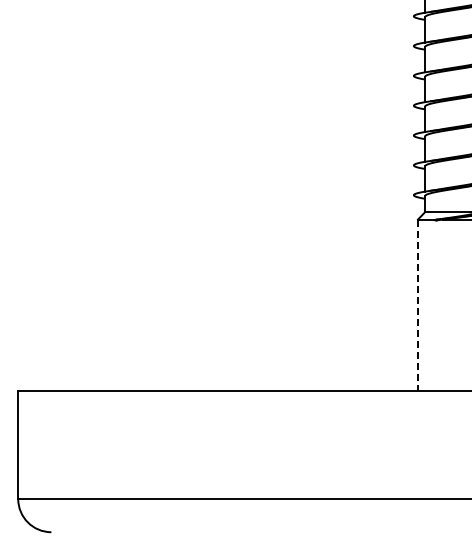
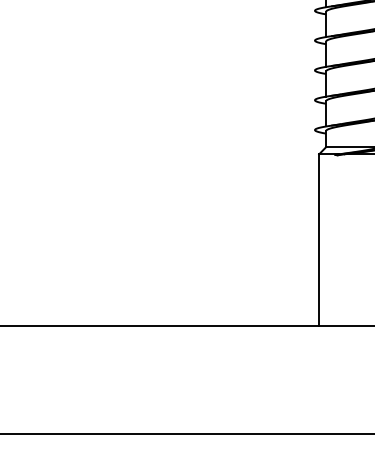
line: (418, 305) -> (319, 240), dashed -> solid

